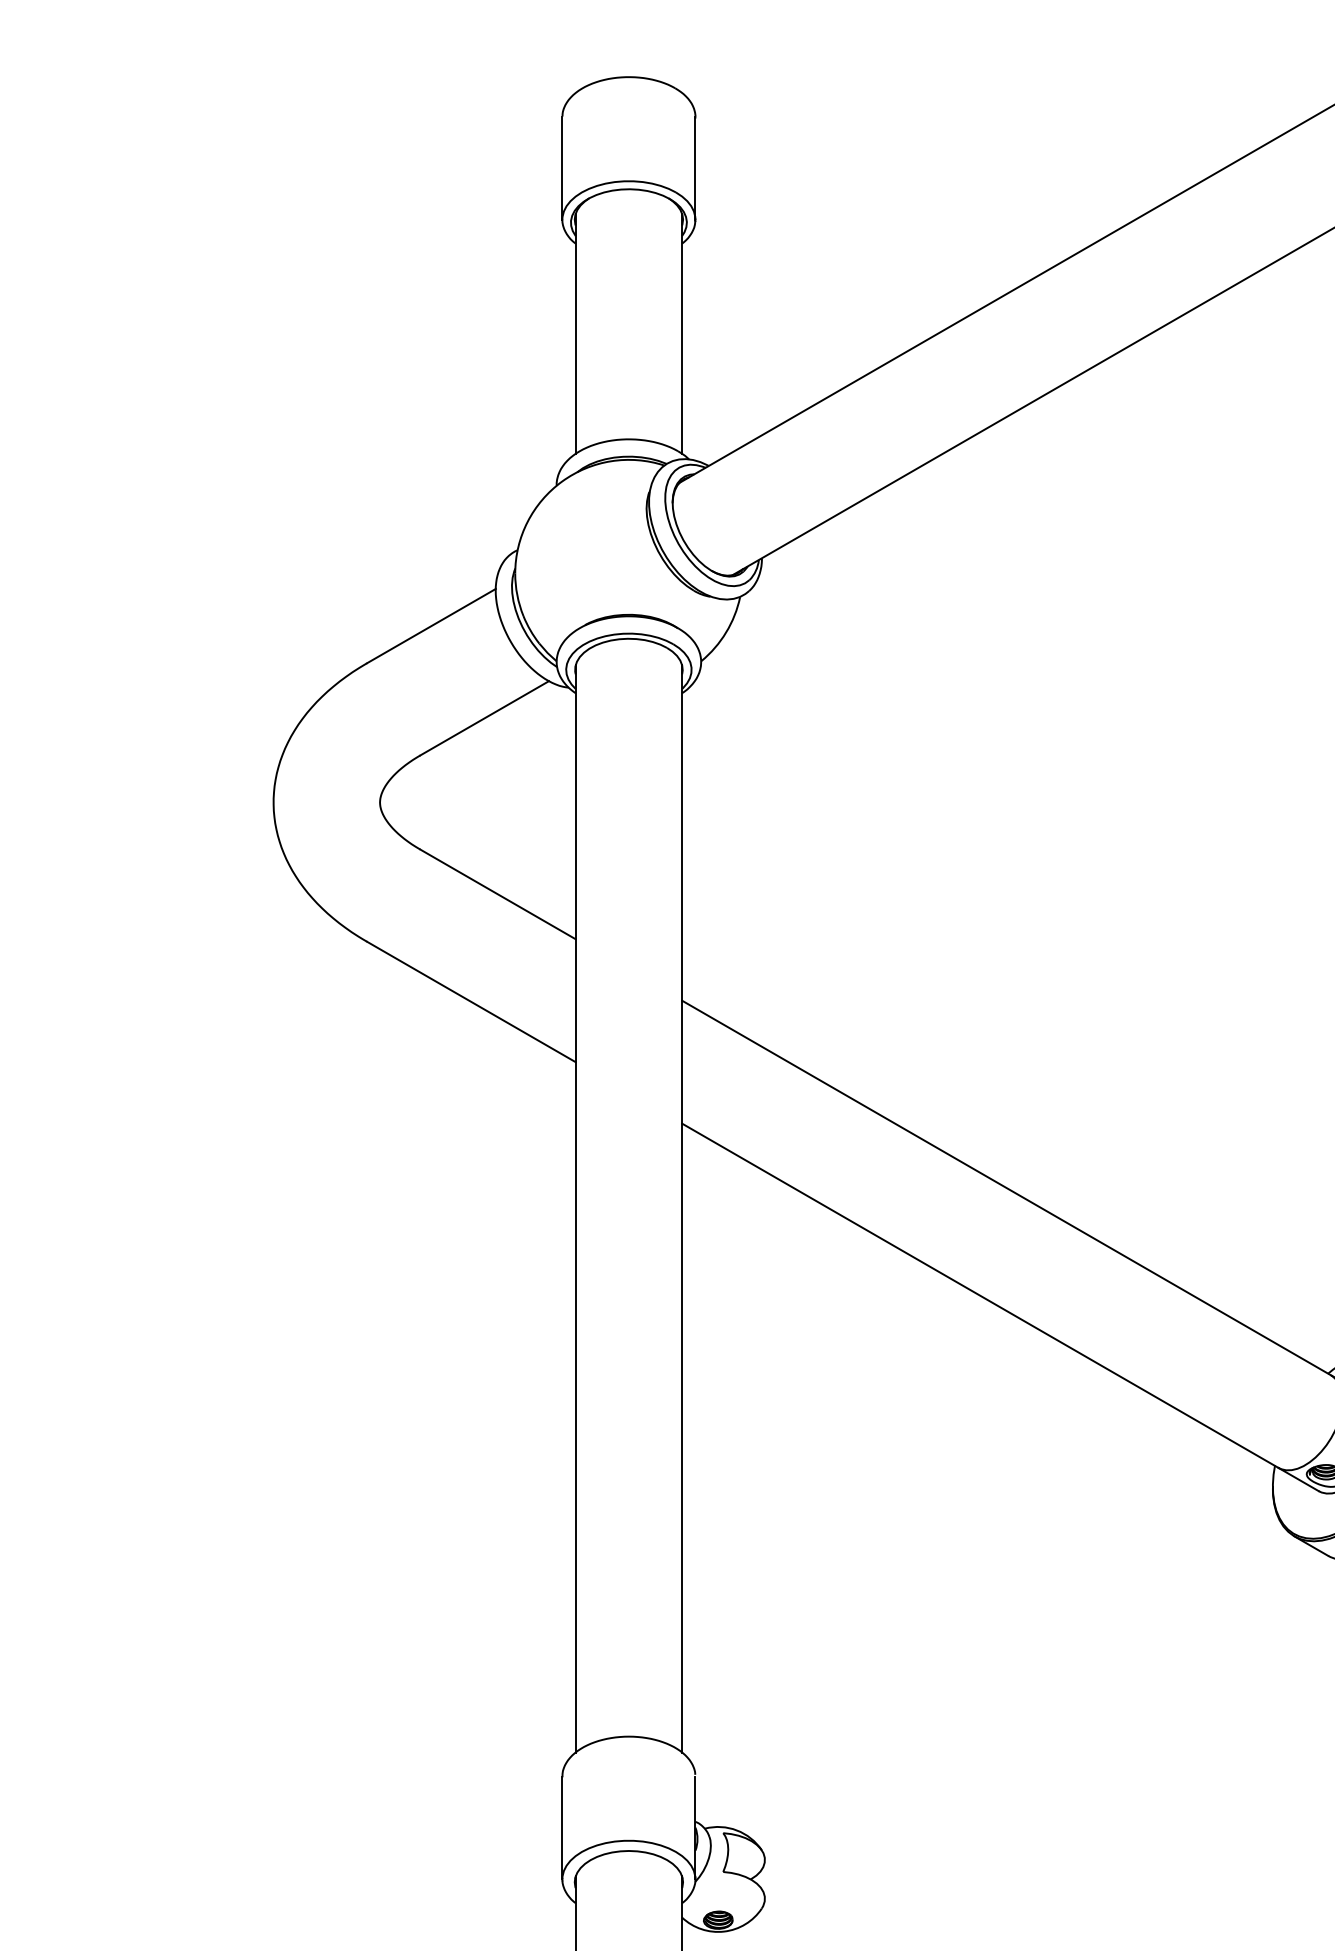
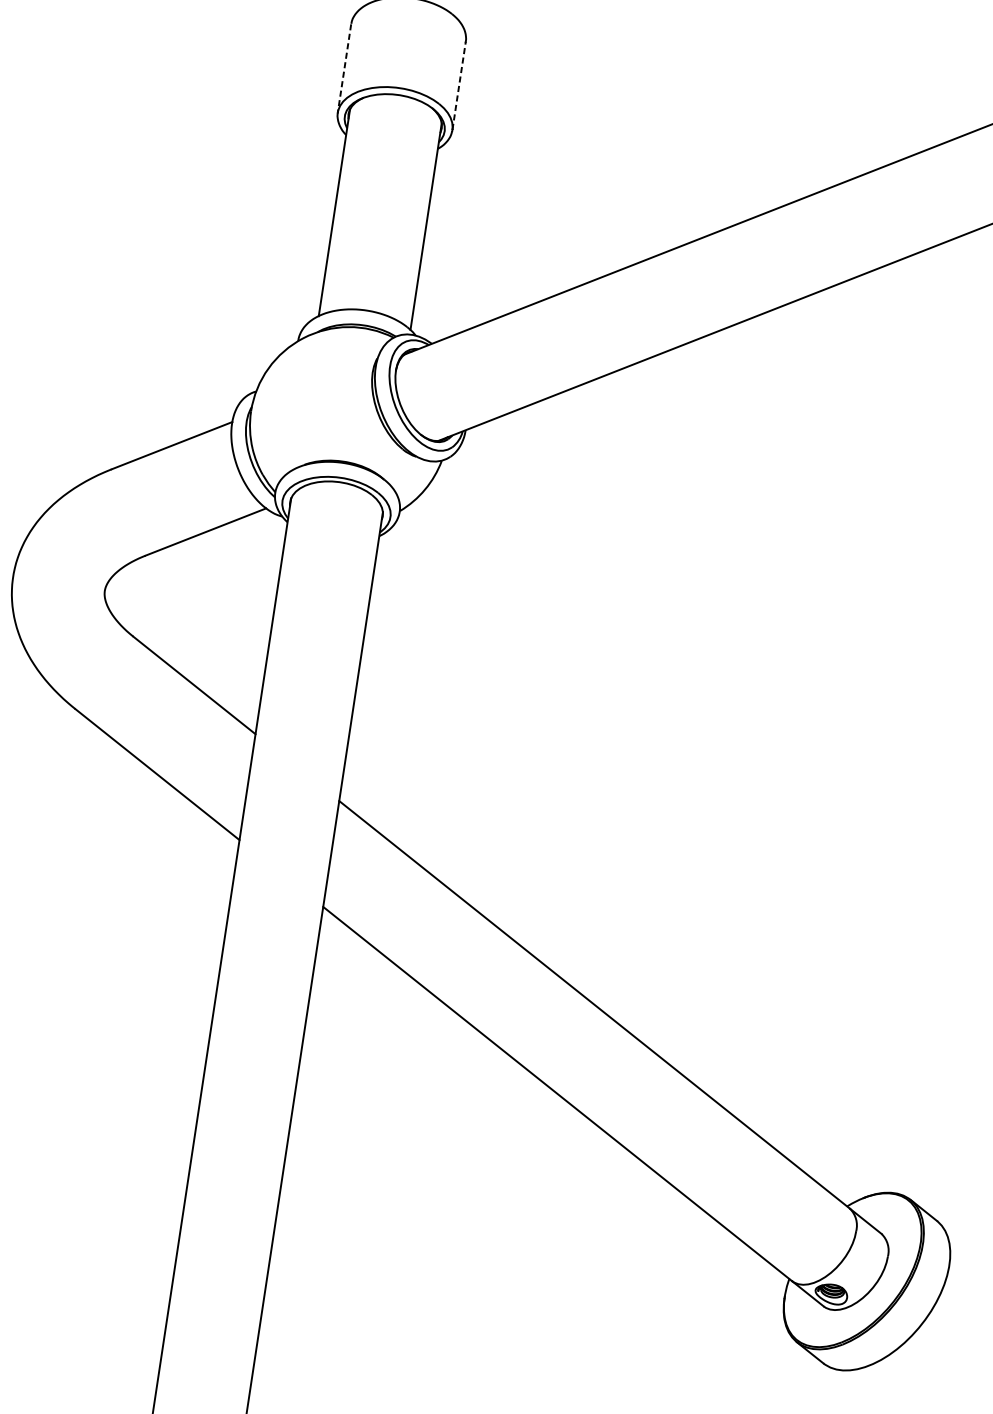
line: (695, 167) -> (459, 85), solid -> dashed
line: (562, 168) -> (344, 68), solid -> dashed

